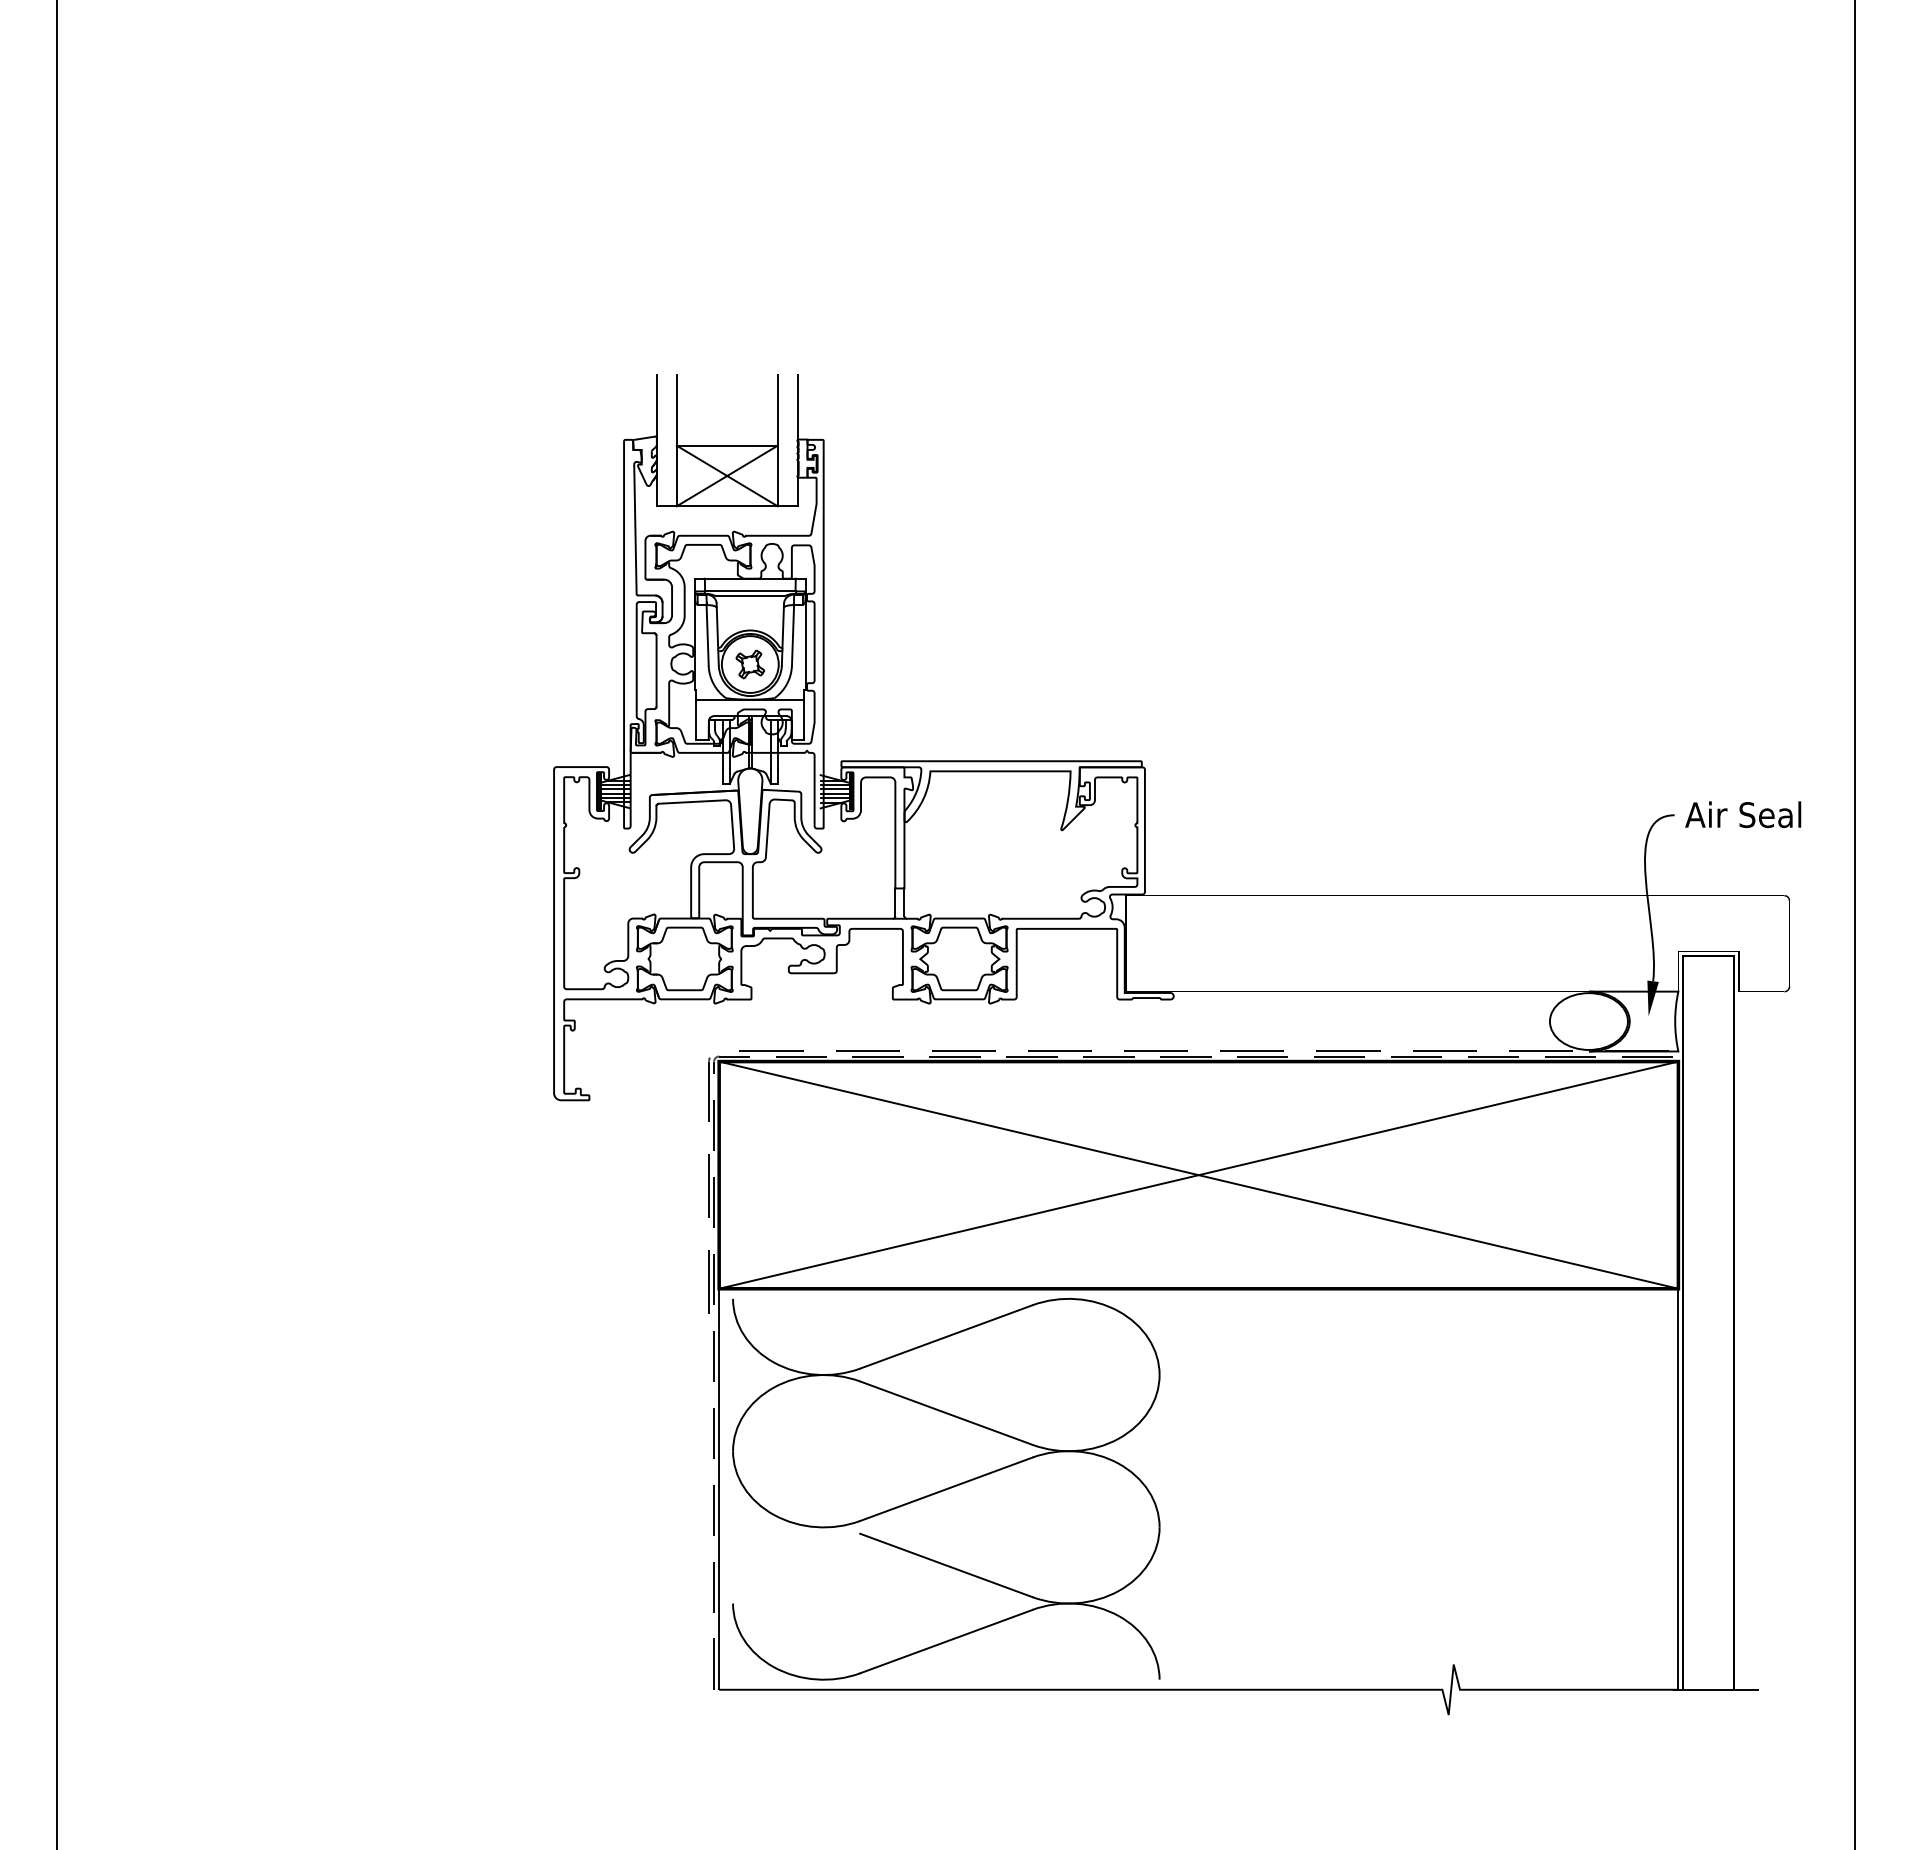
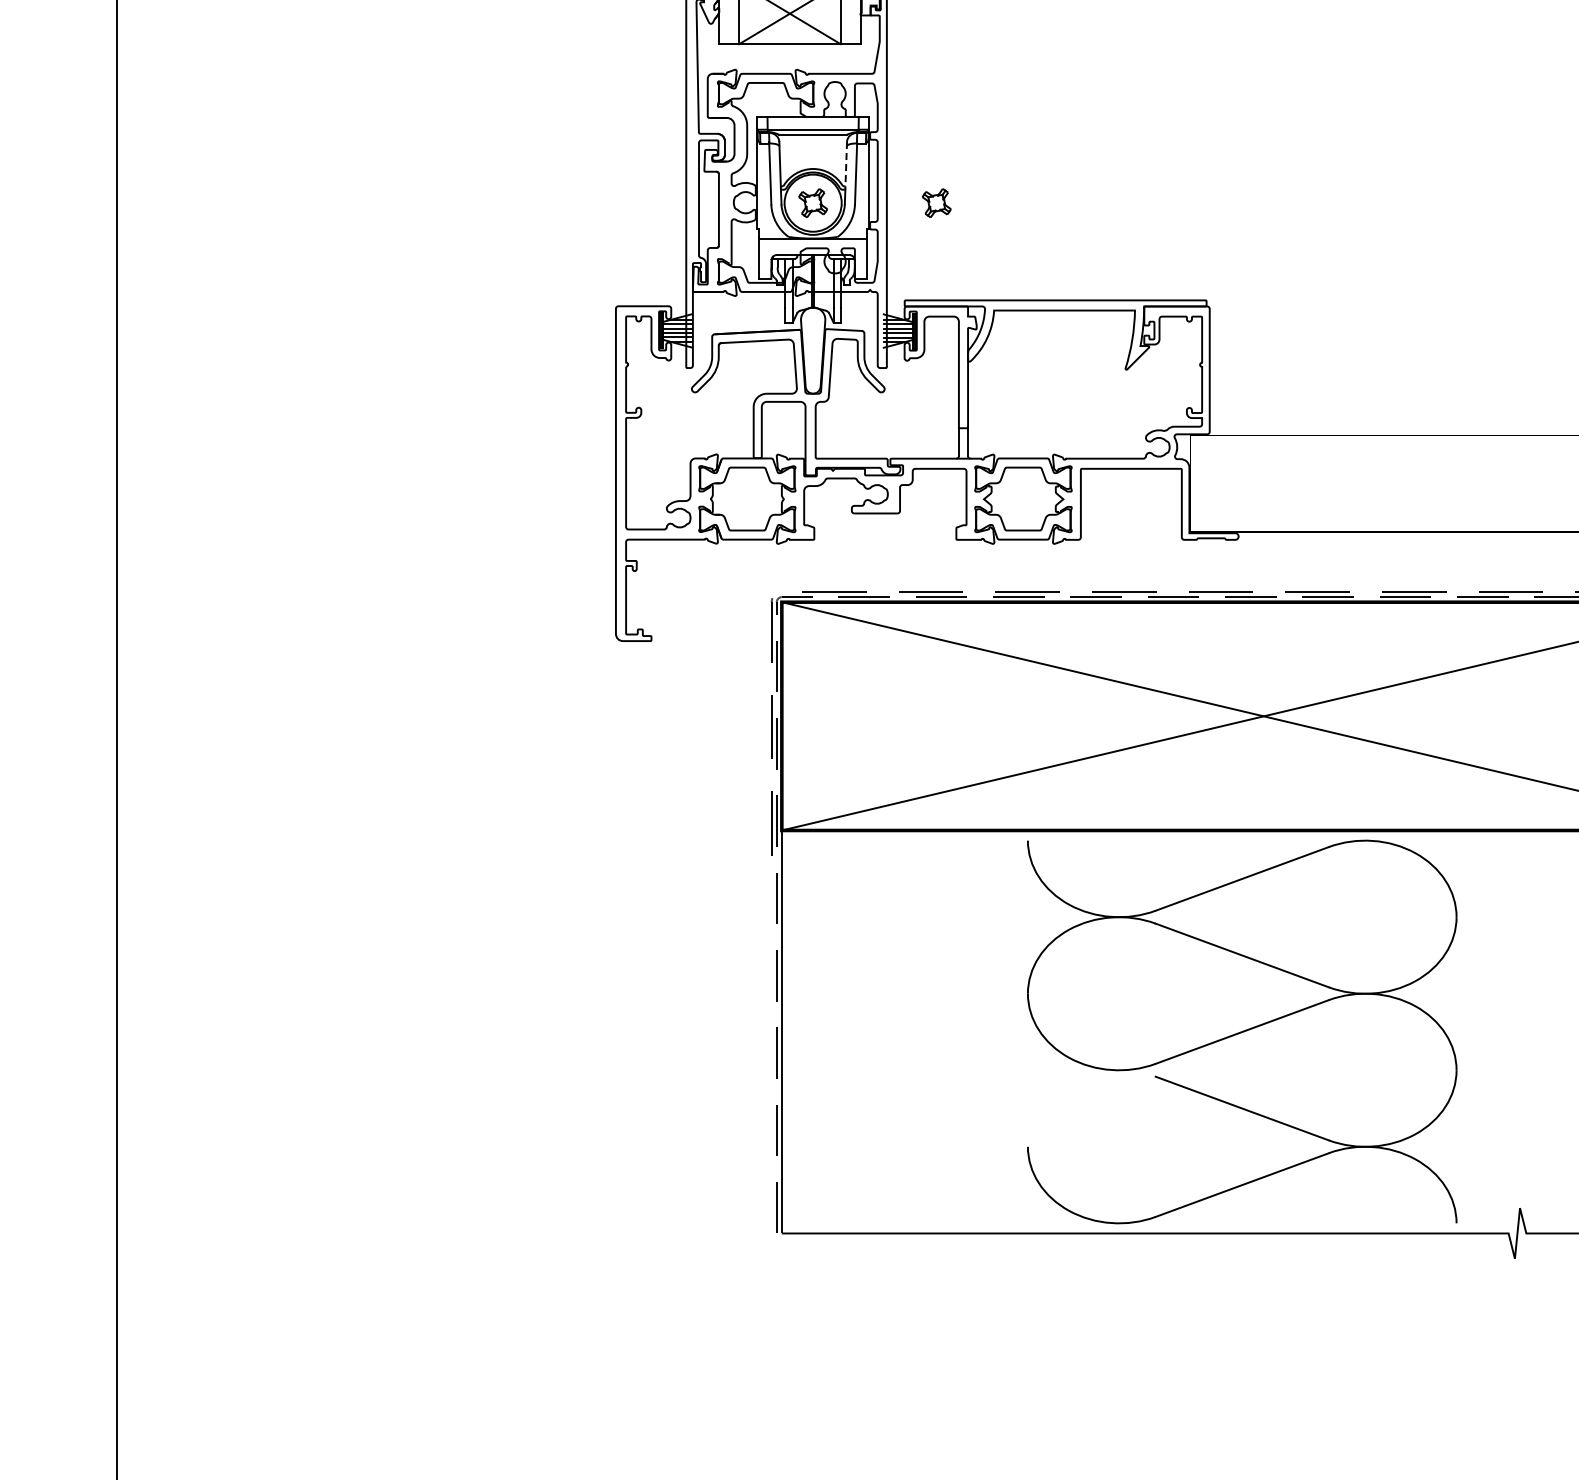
line: (783, 626) -> (846, 164), solid -> dashed
part: (873, 664) -> (936, 203), added
part: (946, 1489) -> (1242, 1032), moved

